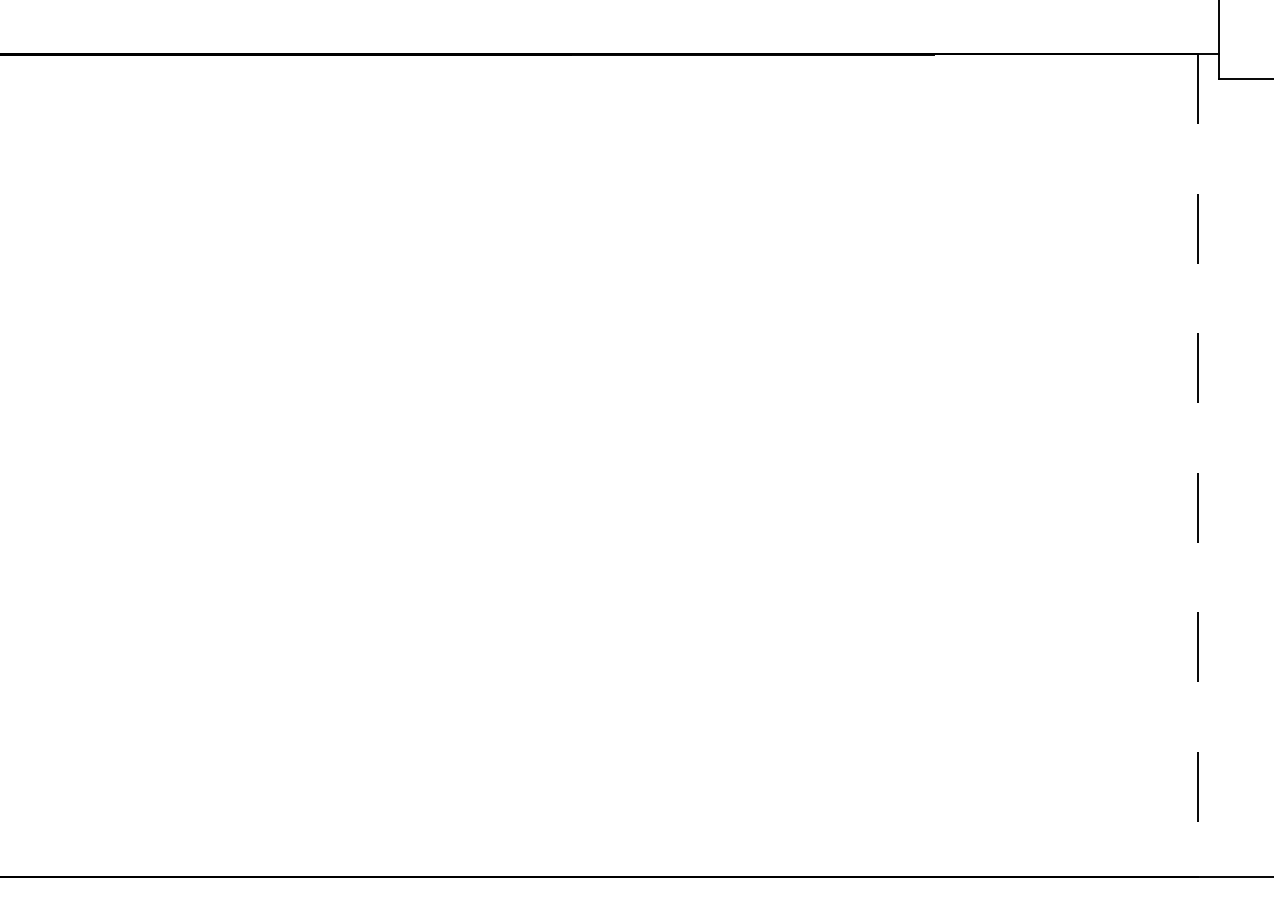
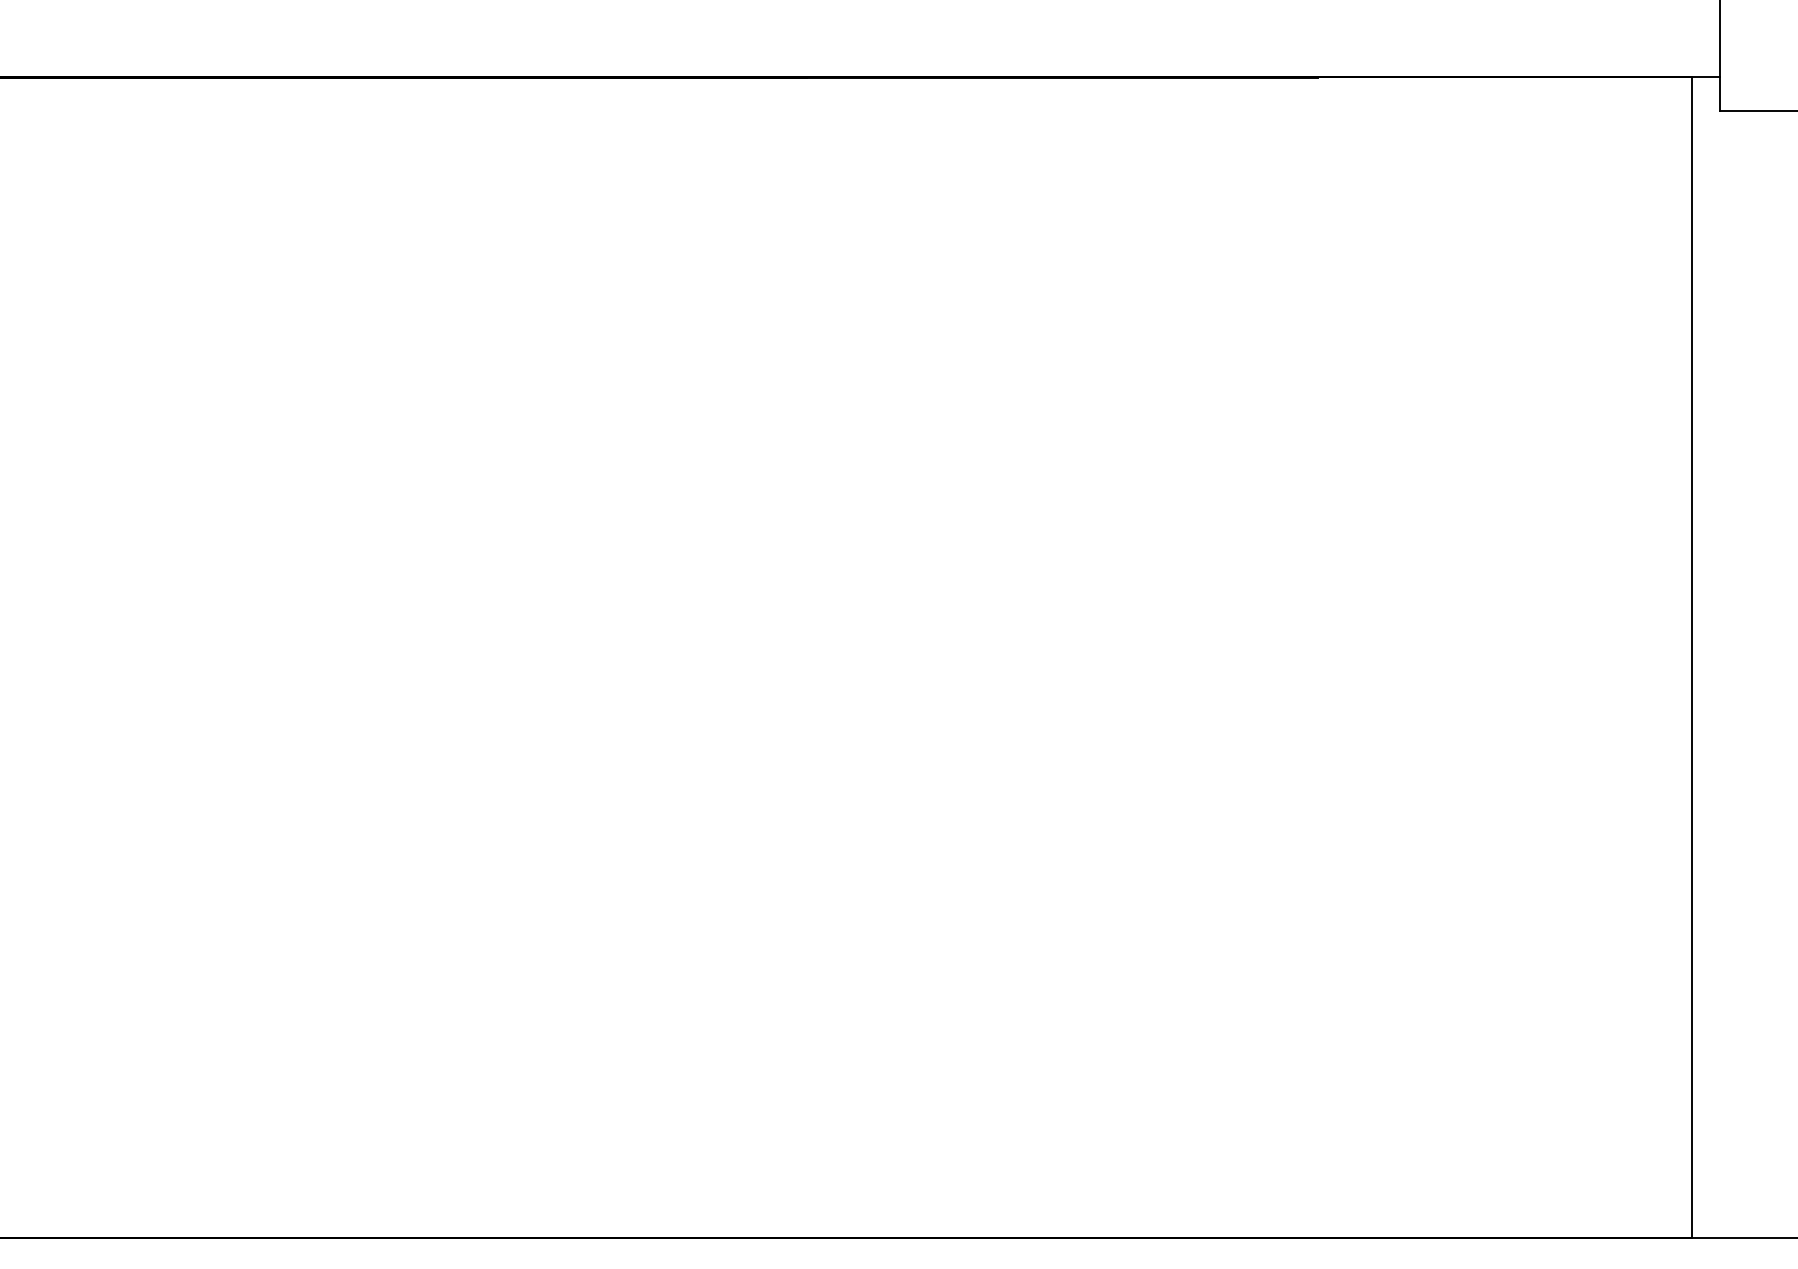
line: (1198, 465) -> (1691, 657), dashed -> solid

